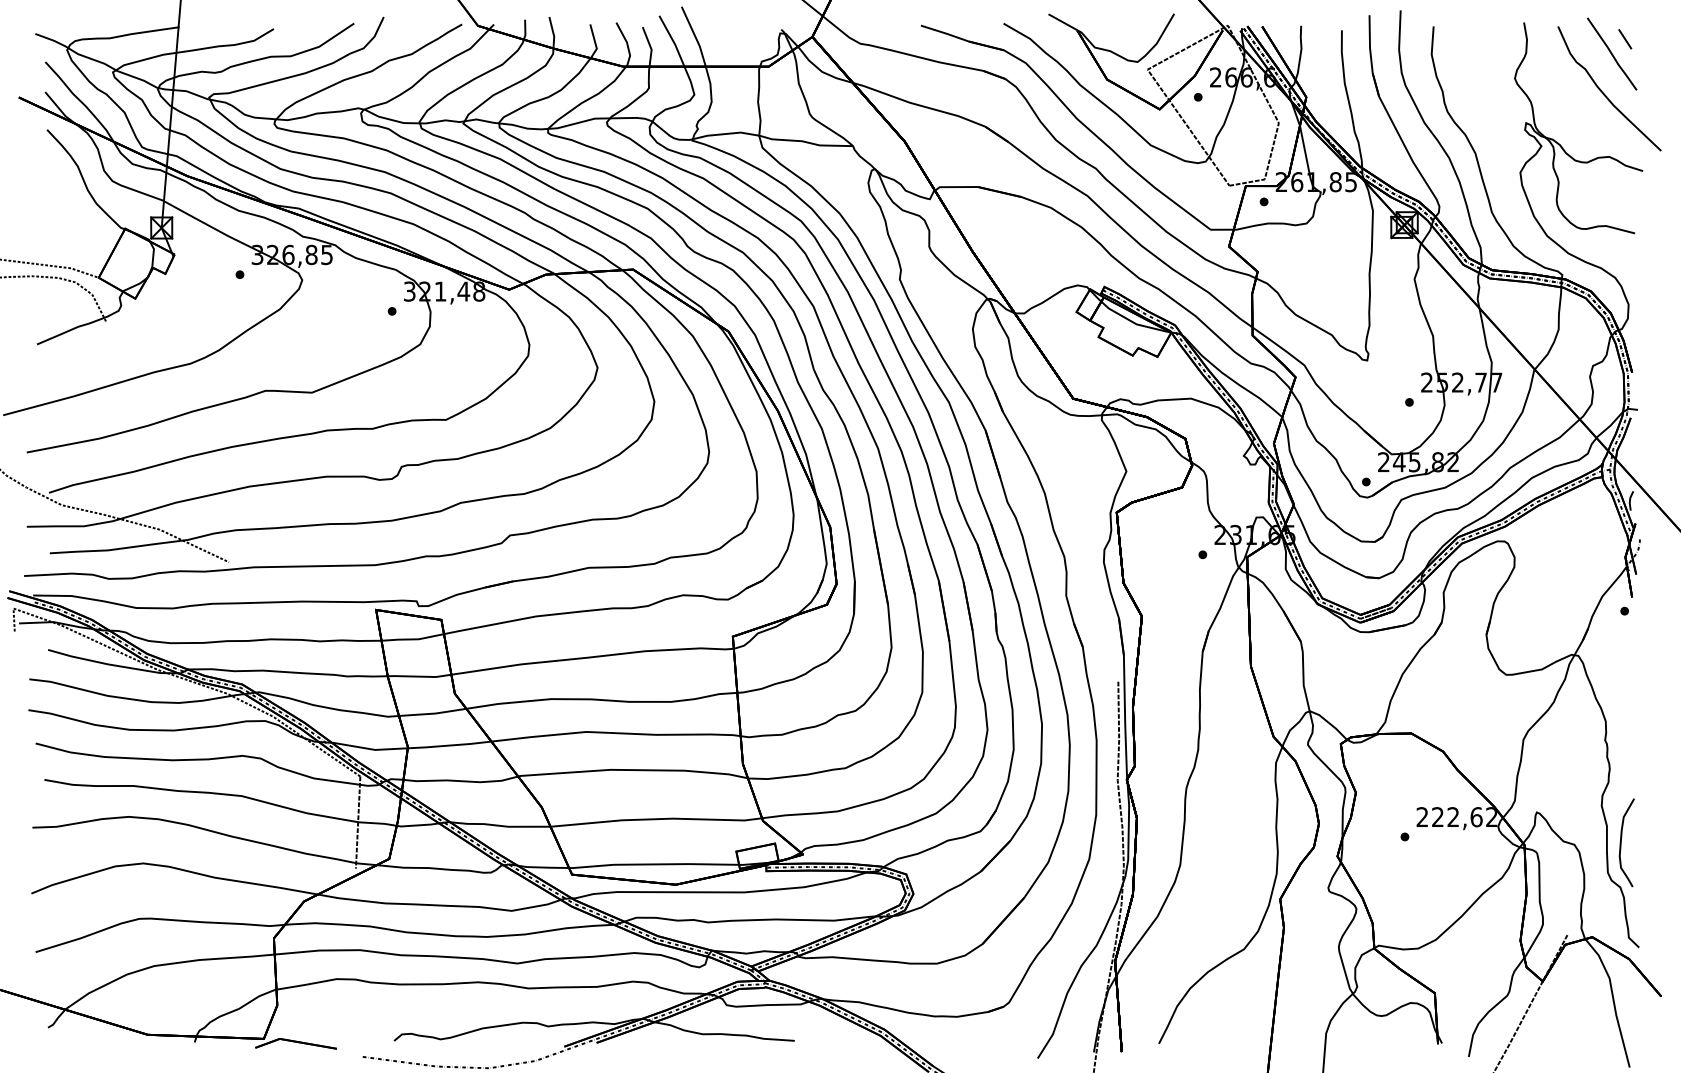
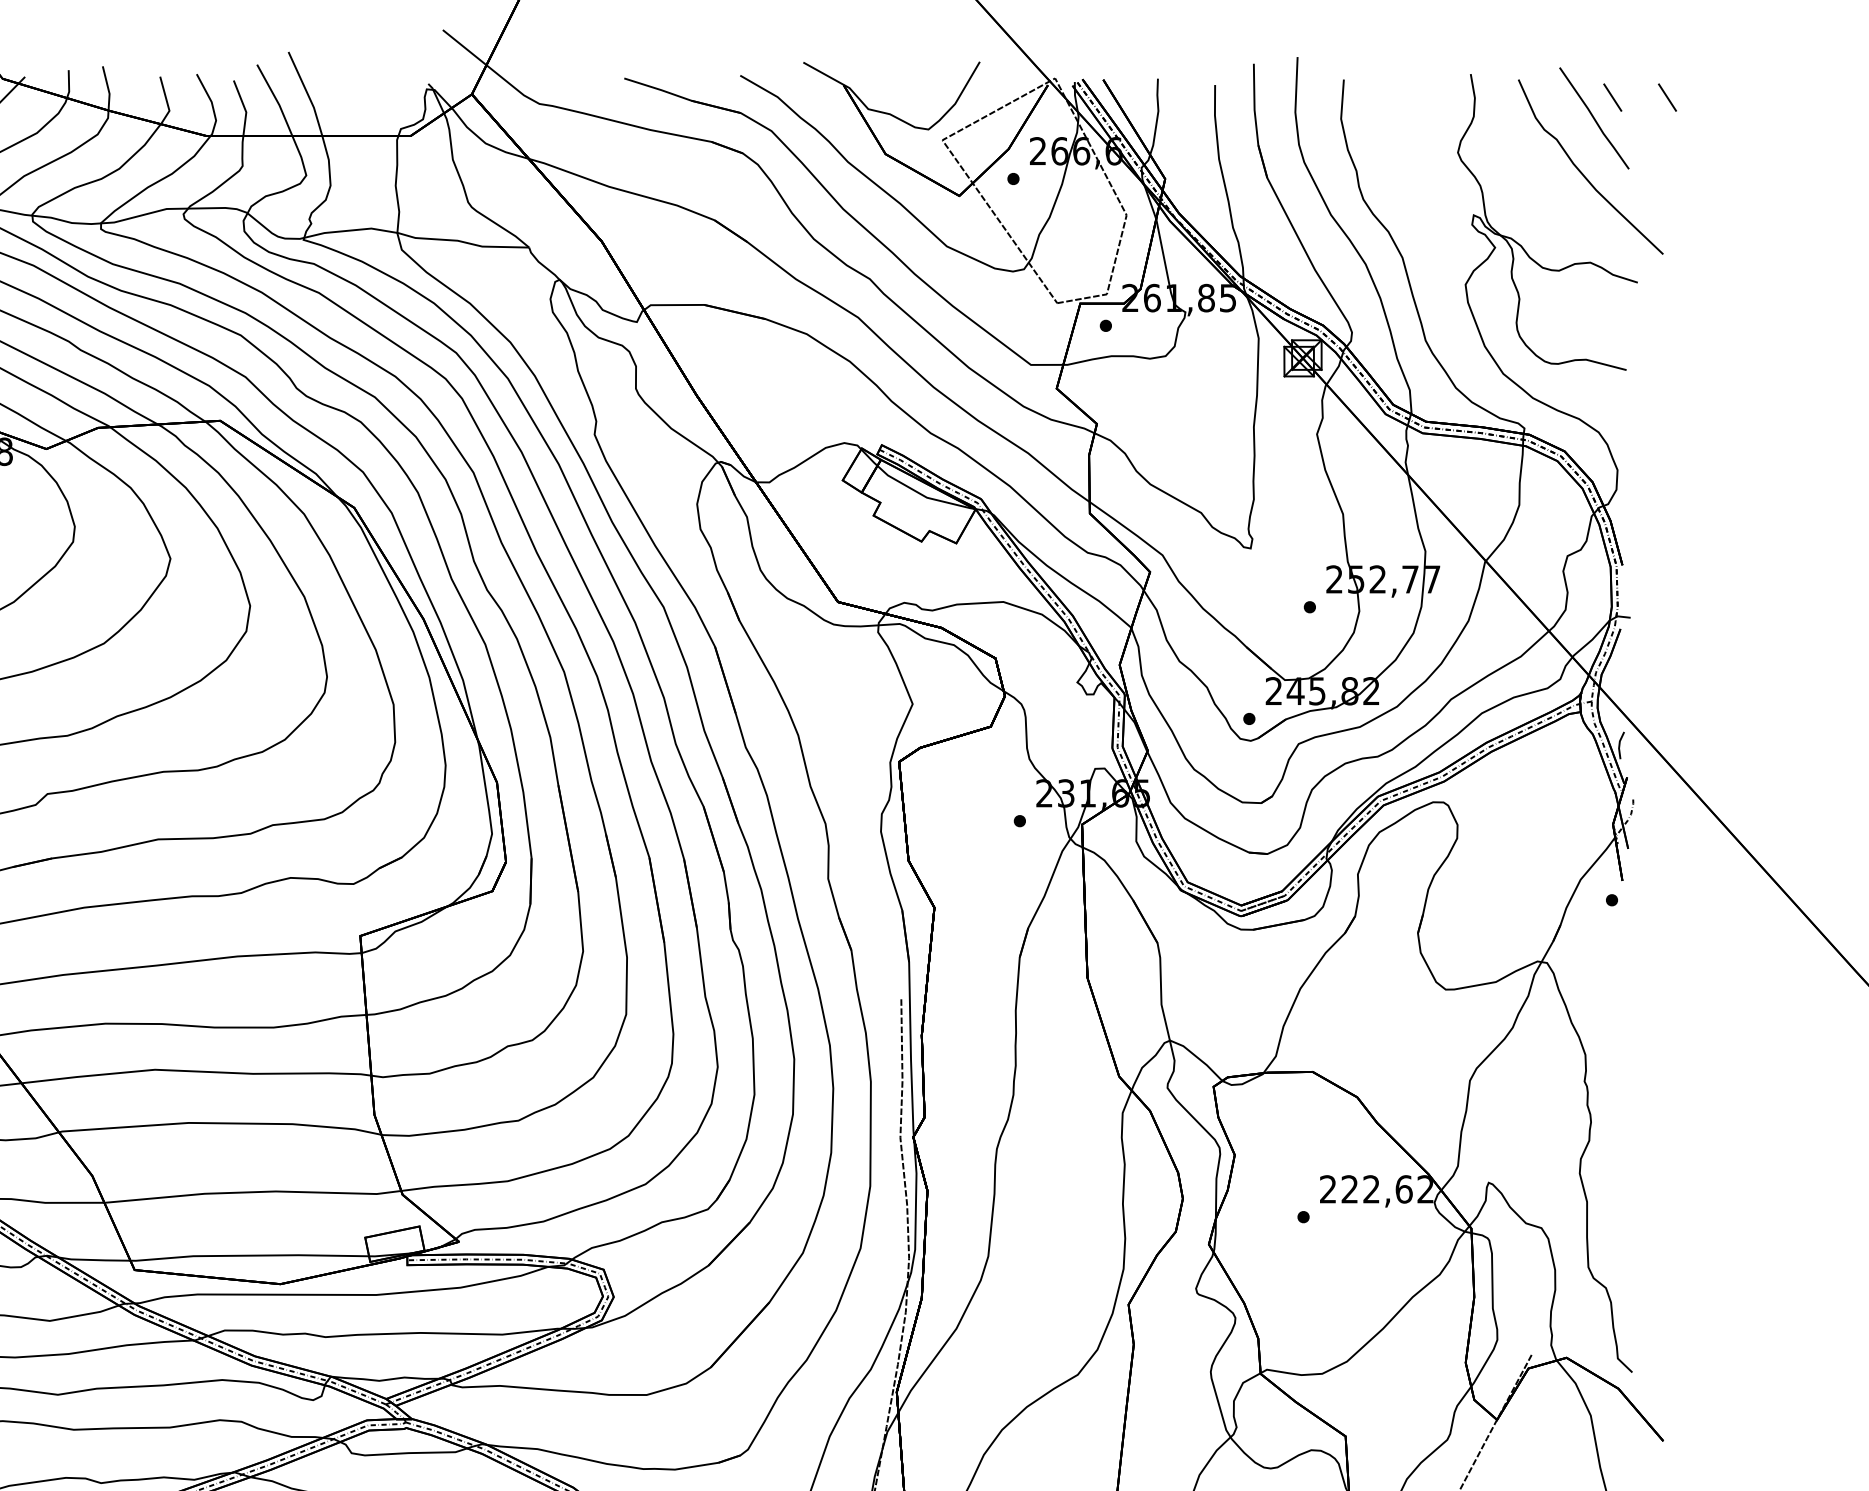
line: (1664, 39) -> (1667, 97), added
curve: (1621, 842) -> (1607, 1224), removed

